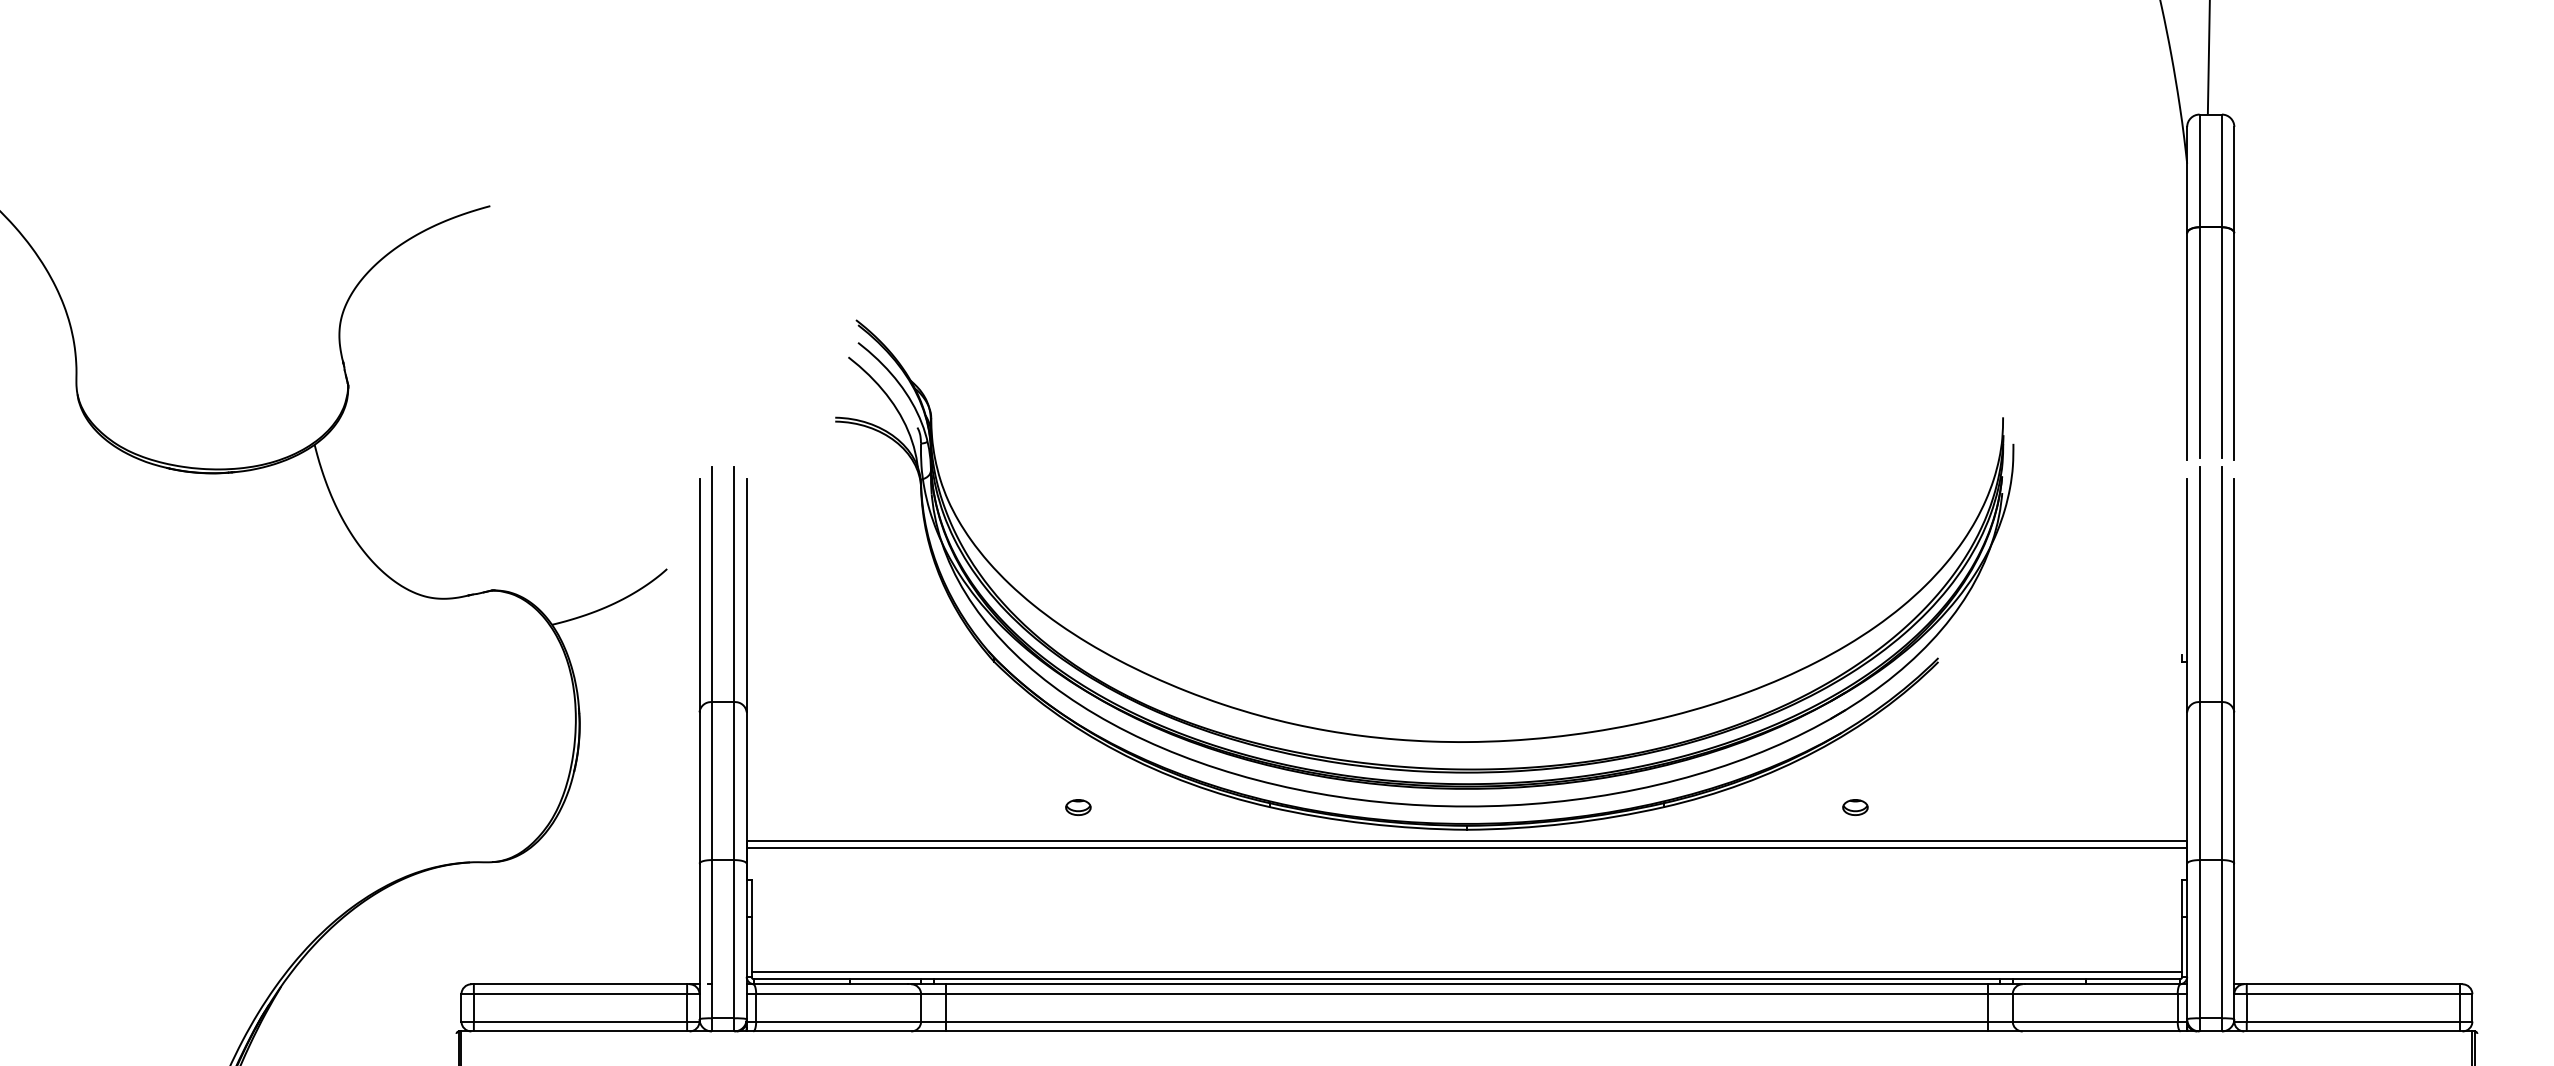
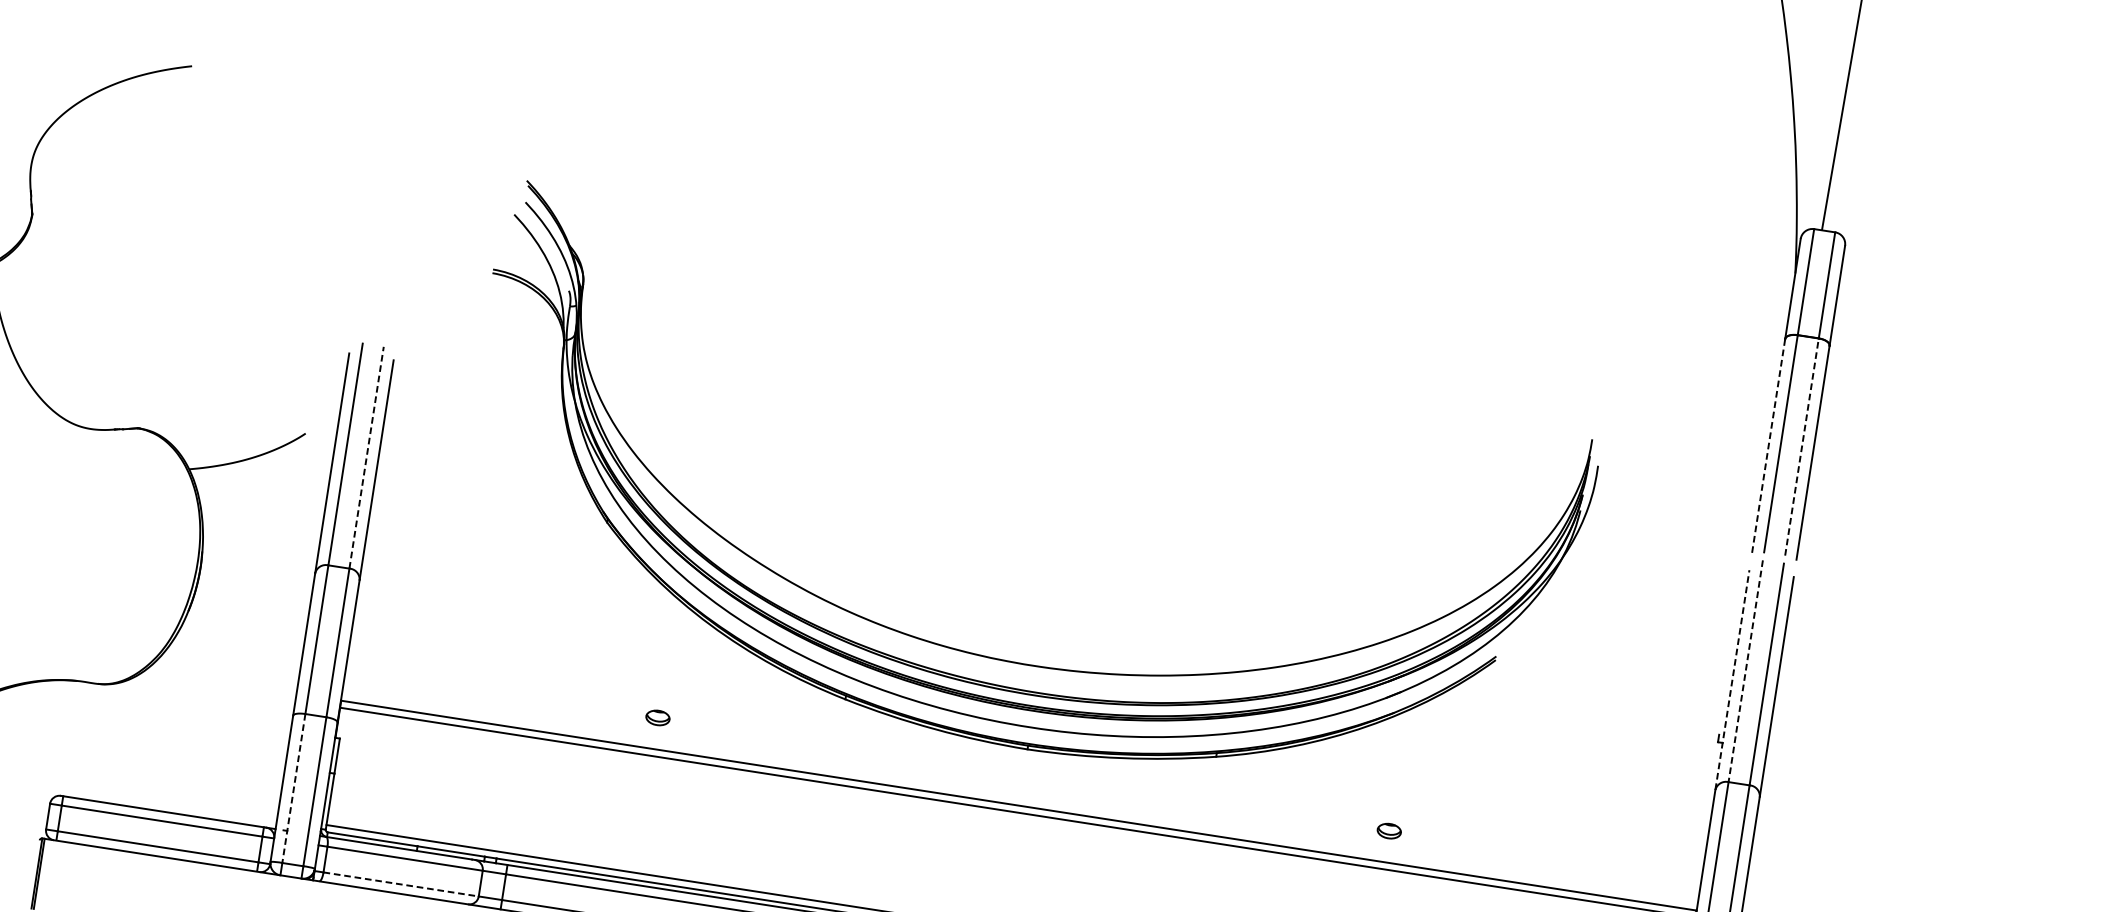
line: (2221, 342) -> (1801, 446), solid -> dashed
line: (2187, 346) -> (1769, 445), solid -> dashed
line: (734, 584) -> (366, 457), solid -> dashed
line: (2199, 584) -> (1745, 671), solid -> dashed
line: (2187, 595) -> (1732, 679), solid -> dashed
part: (1416, 739) -> (993, 657), moved
line: (711, 939) -> (293, 788), solid -> dashed
line: (839, 1021) -> (401, 884), solid -> dashed

